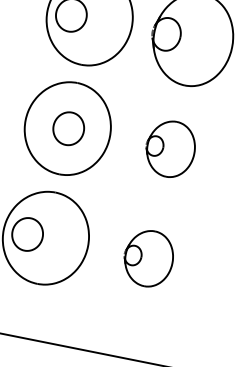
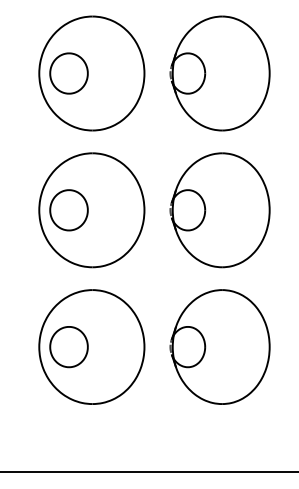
part: (68, 128) -> (68, 210), moved
part: (170, 149) -> (219, 210), size x1.67
part: (148, 258) -> (219, 346), size x1.67

